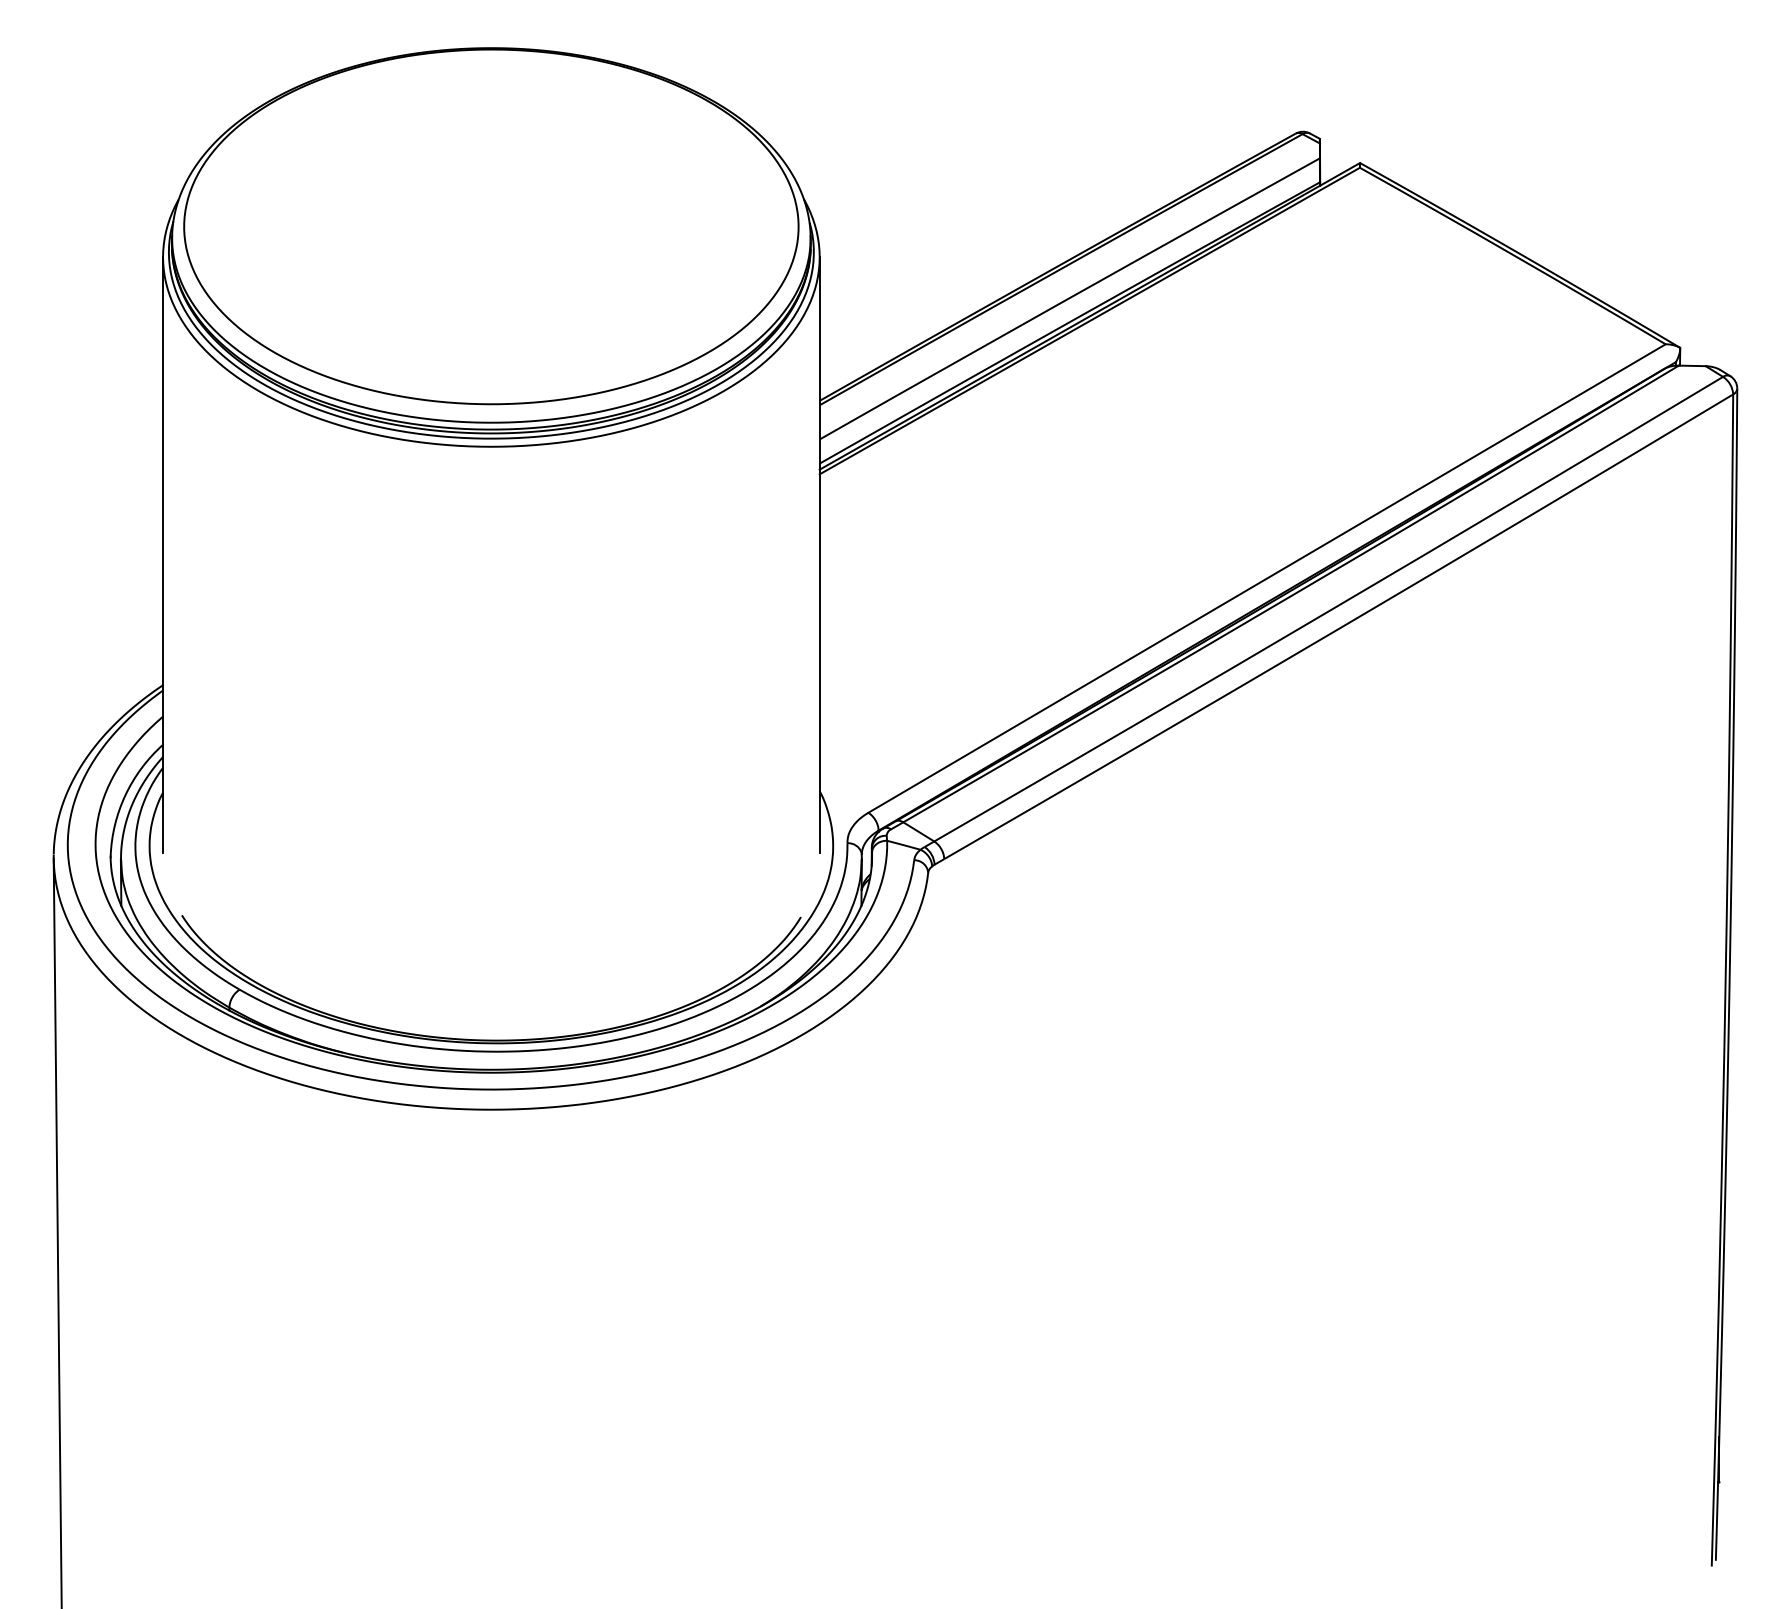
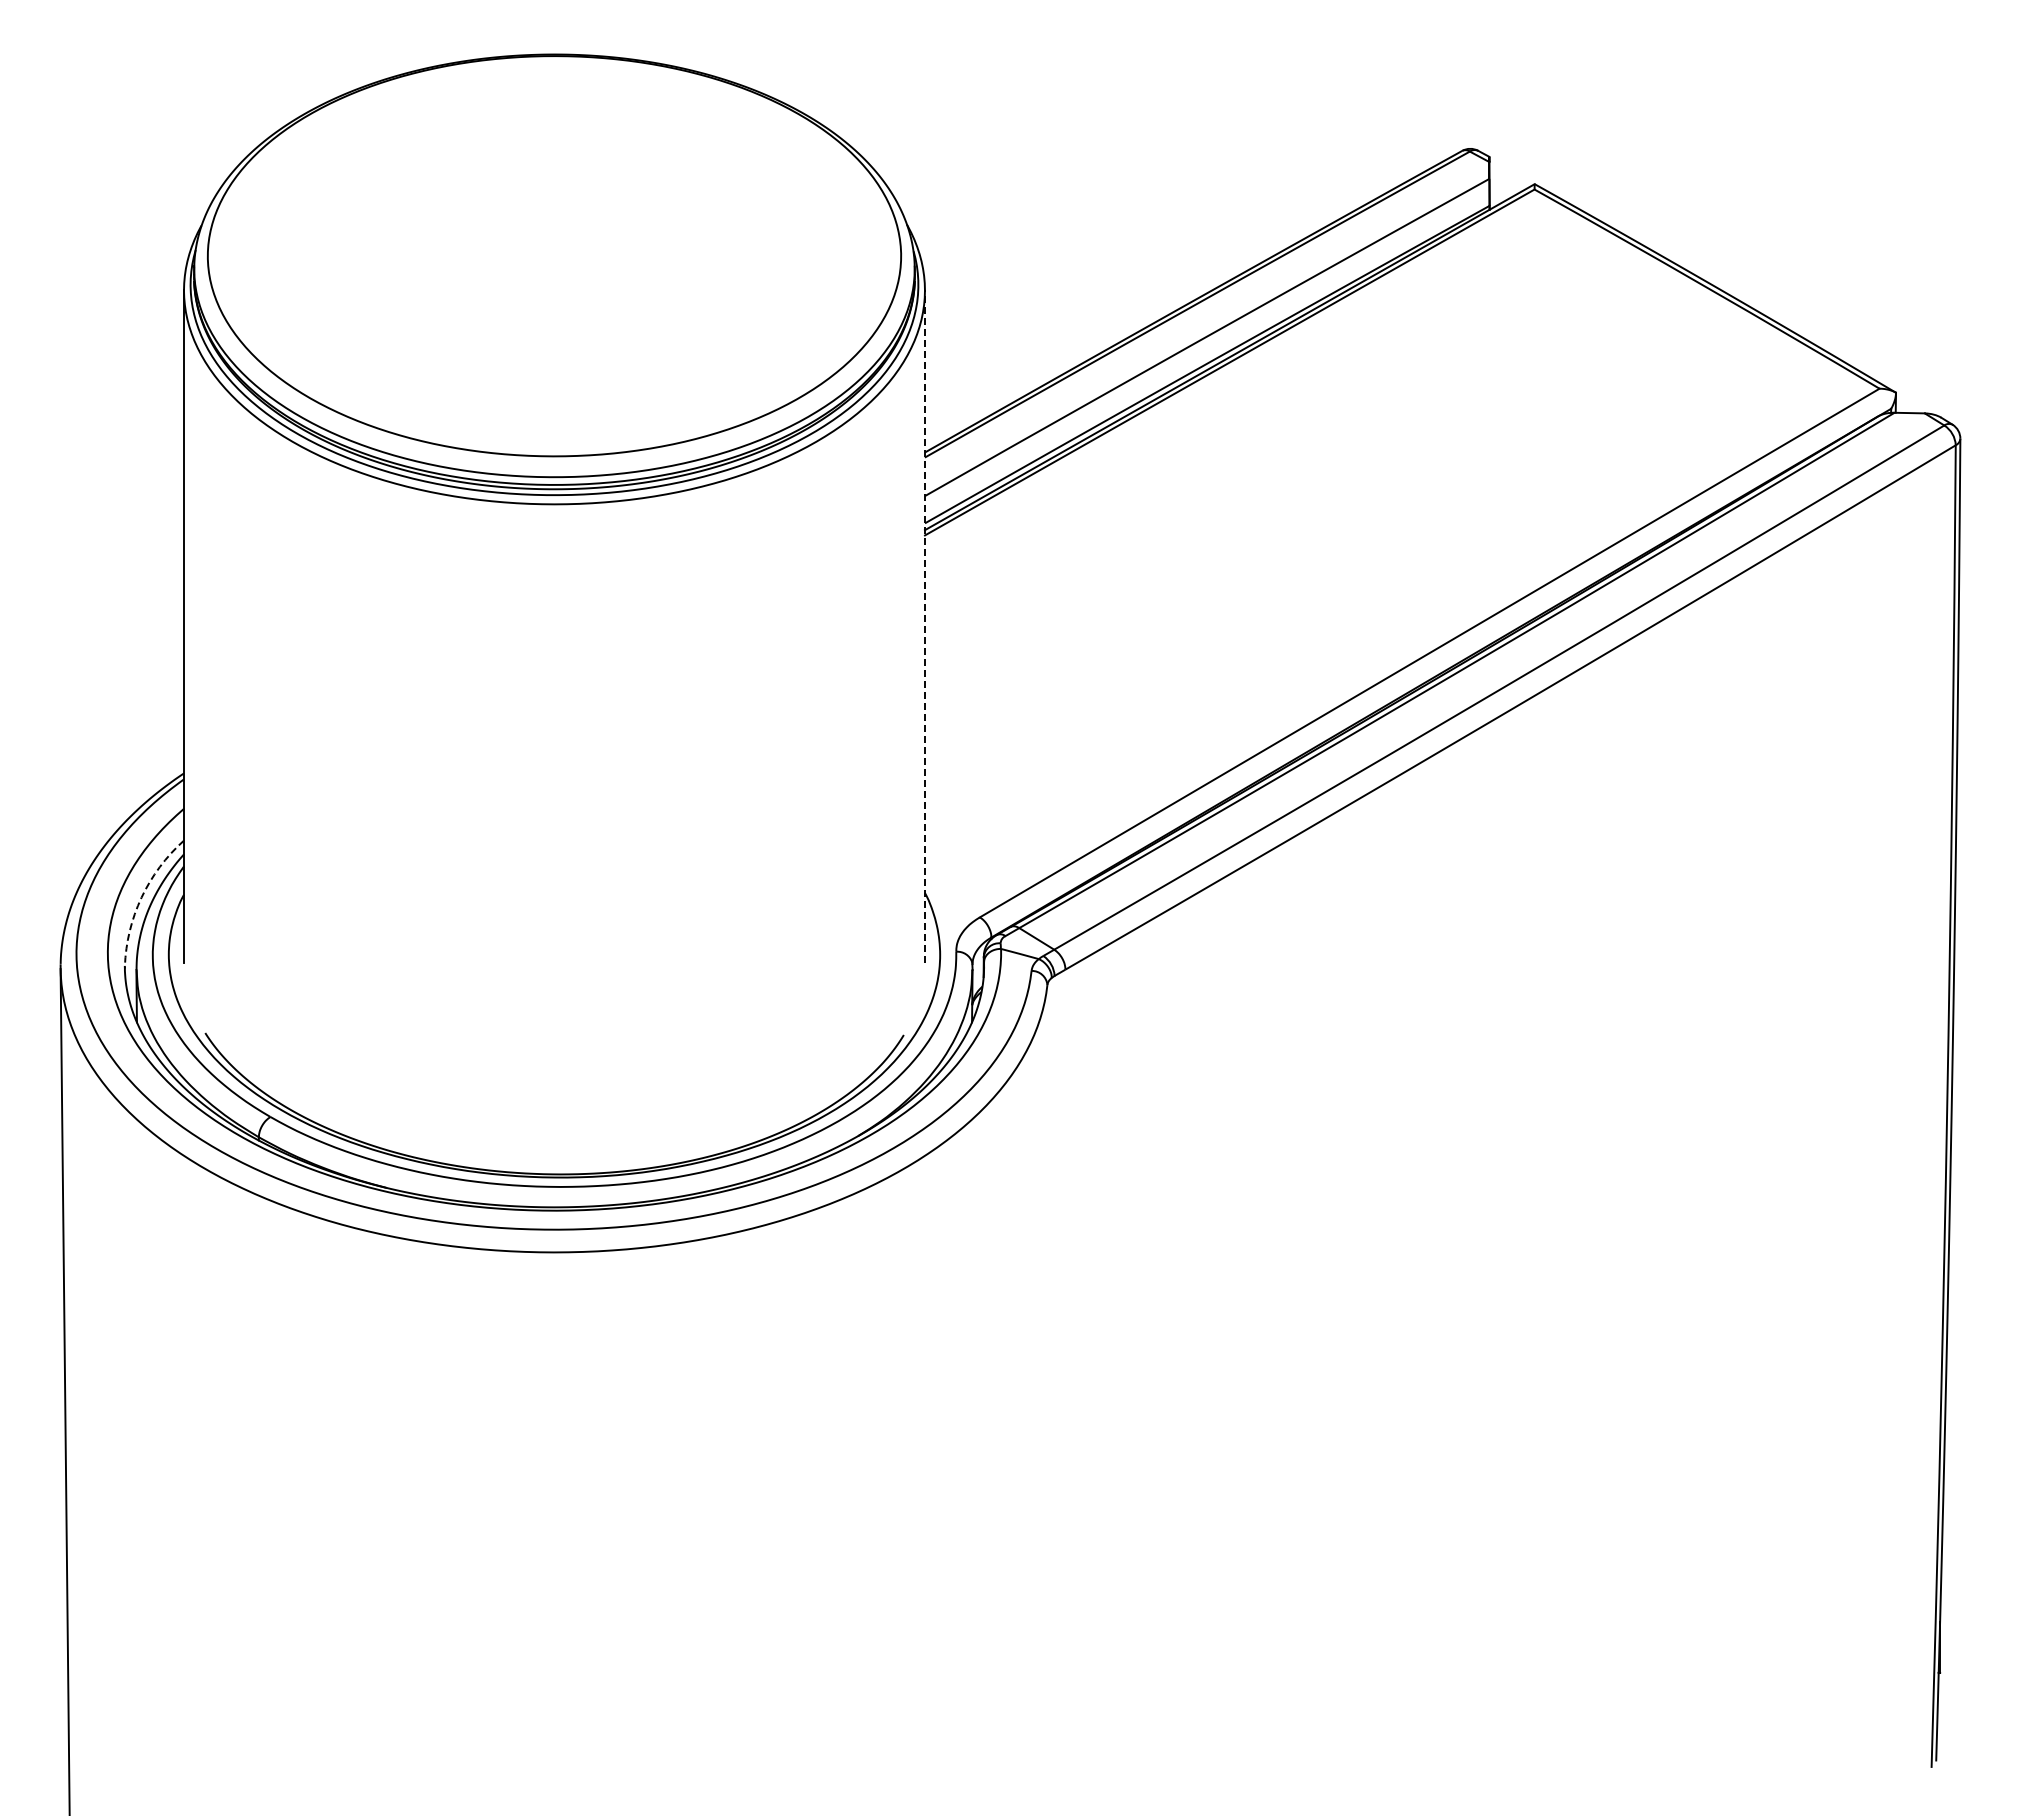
line: (819, 555) -> (924, 626), solid -> dashed
arc: (125, 795) -> (141, 897), solid -> dashed

